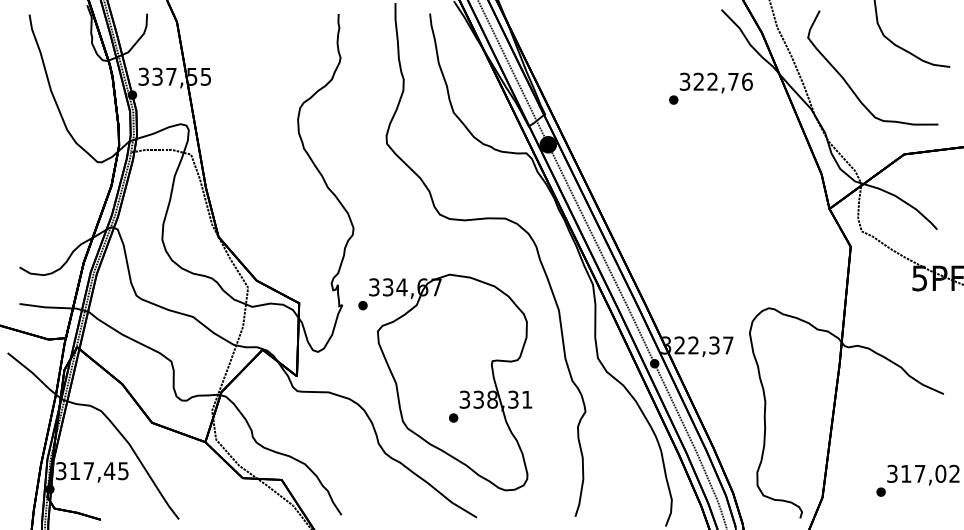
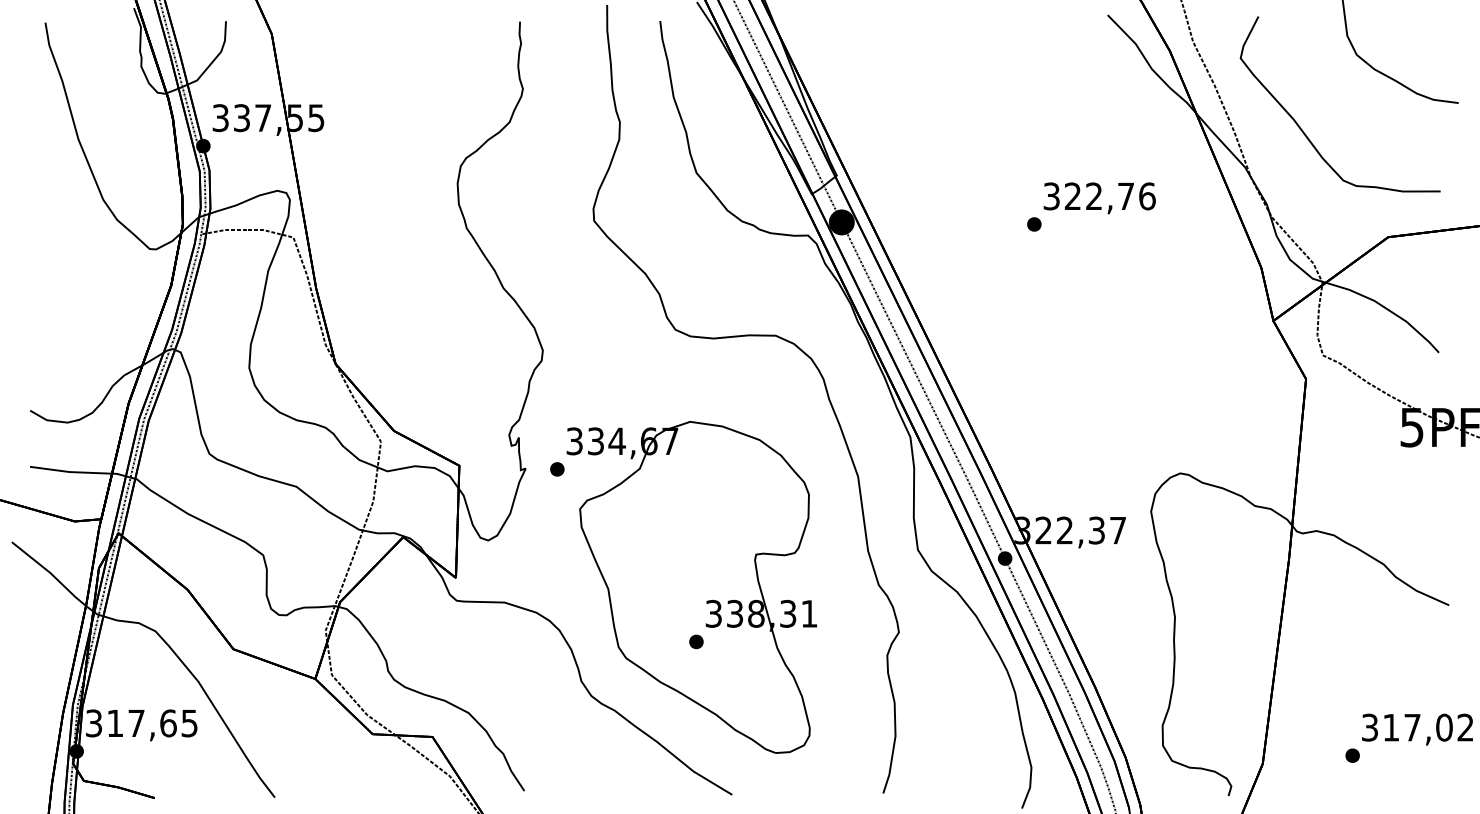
text: (710, 88) -> (1090, 206), moved
text: (109, 471) -> (168, 723), 317,45 -> 317,65

